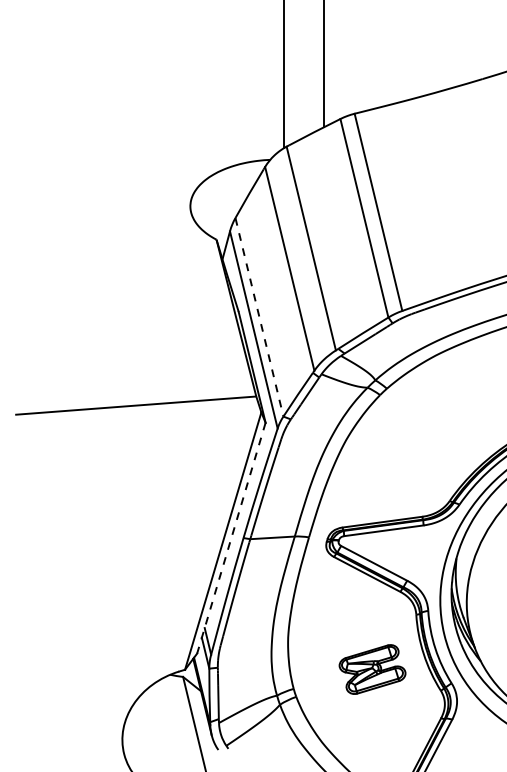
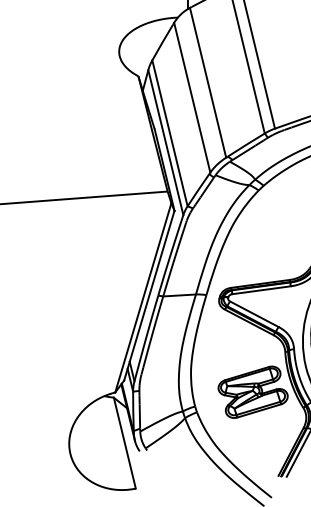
line: (259, 317) -> (170, 133), dashed -> solid
line: (231, 538) -> (149, 295), dashed -> solid
part: (372, 669) -> (253, 392), size x1.43

